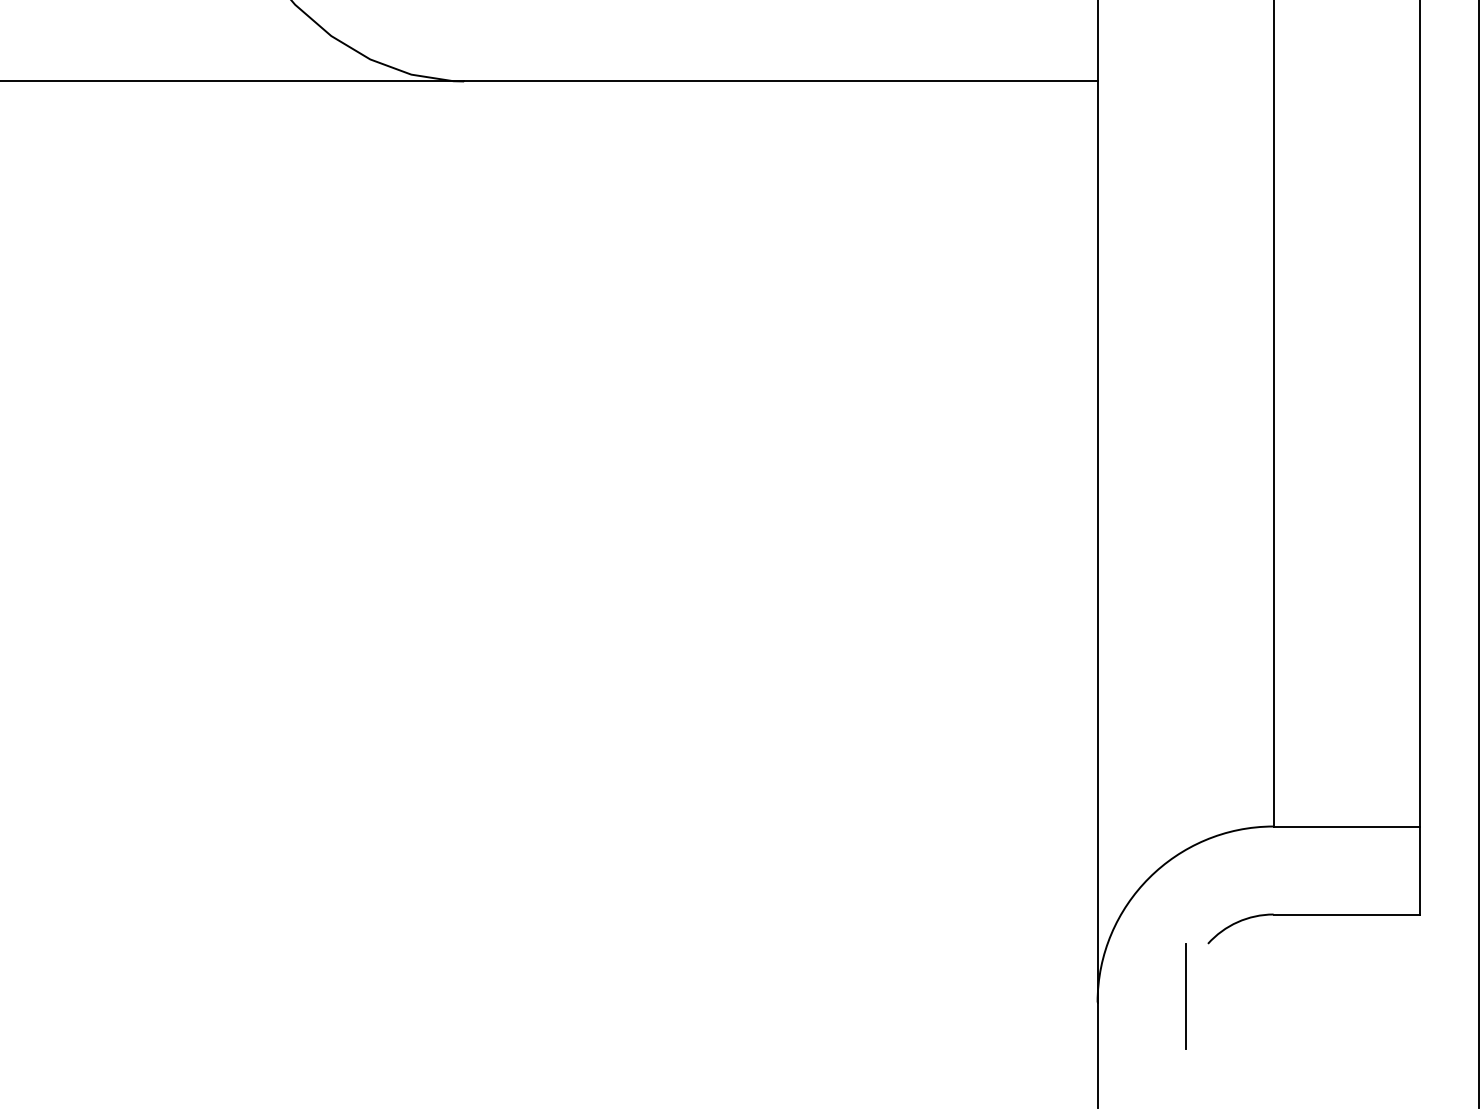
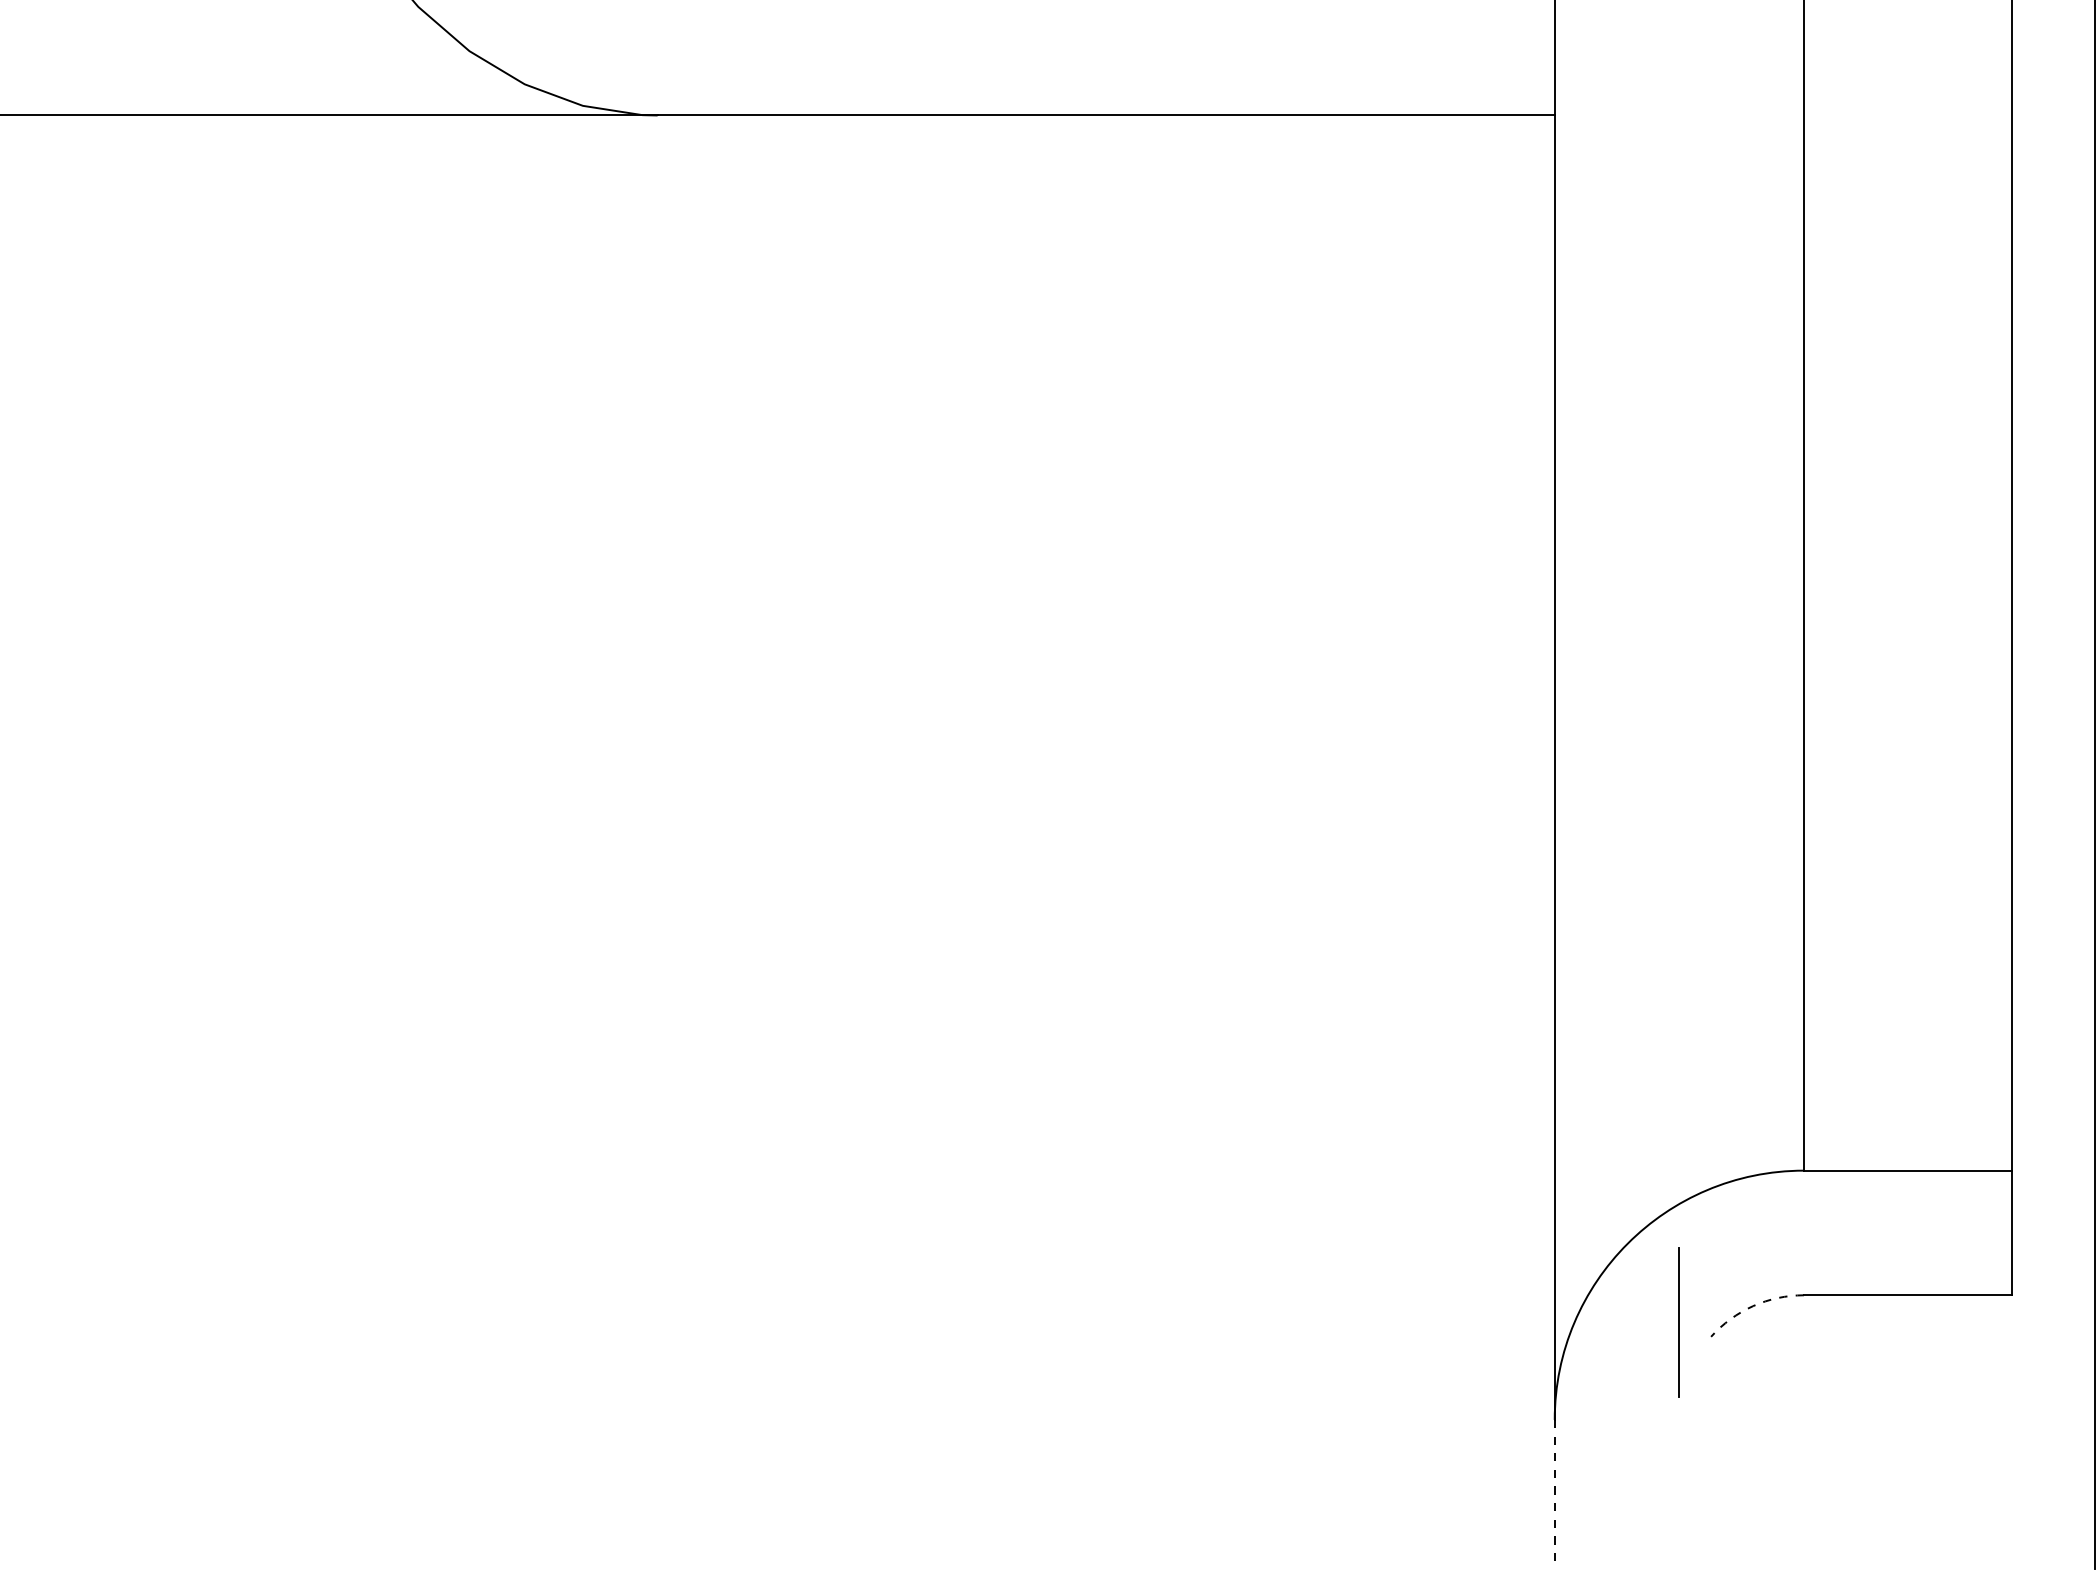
arc: (1237, 922) -> (1753, 1306), solid -> dashed
line: (1184, 996) -> (1678, 1322), moved
line: (1097, 1055) -> (1554, 1494), solid -> dashed

